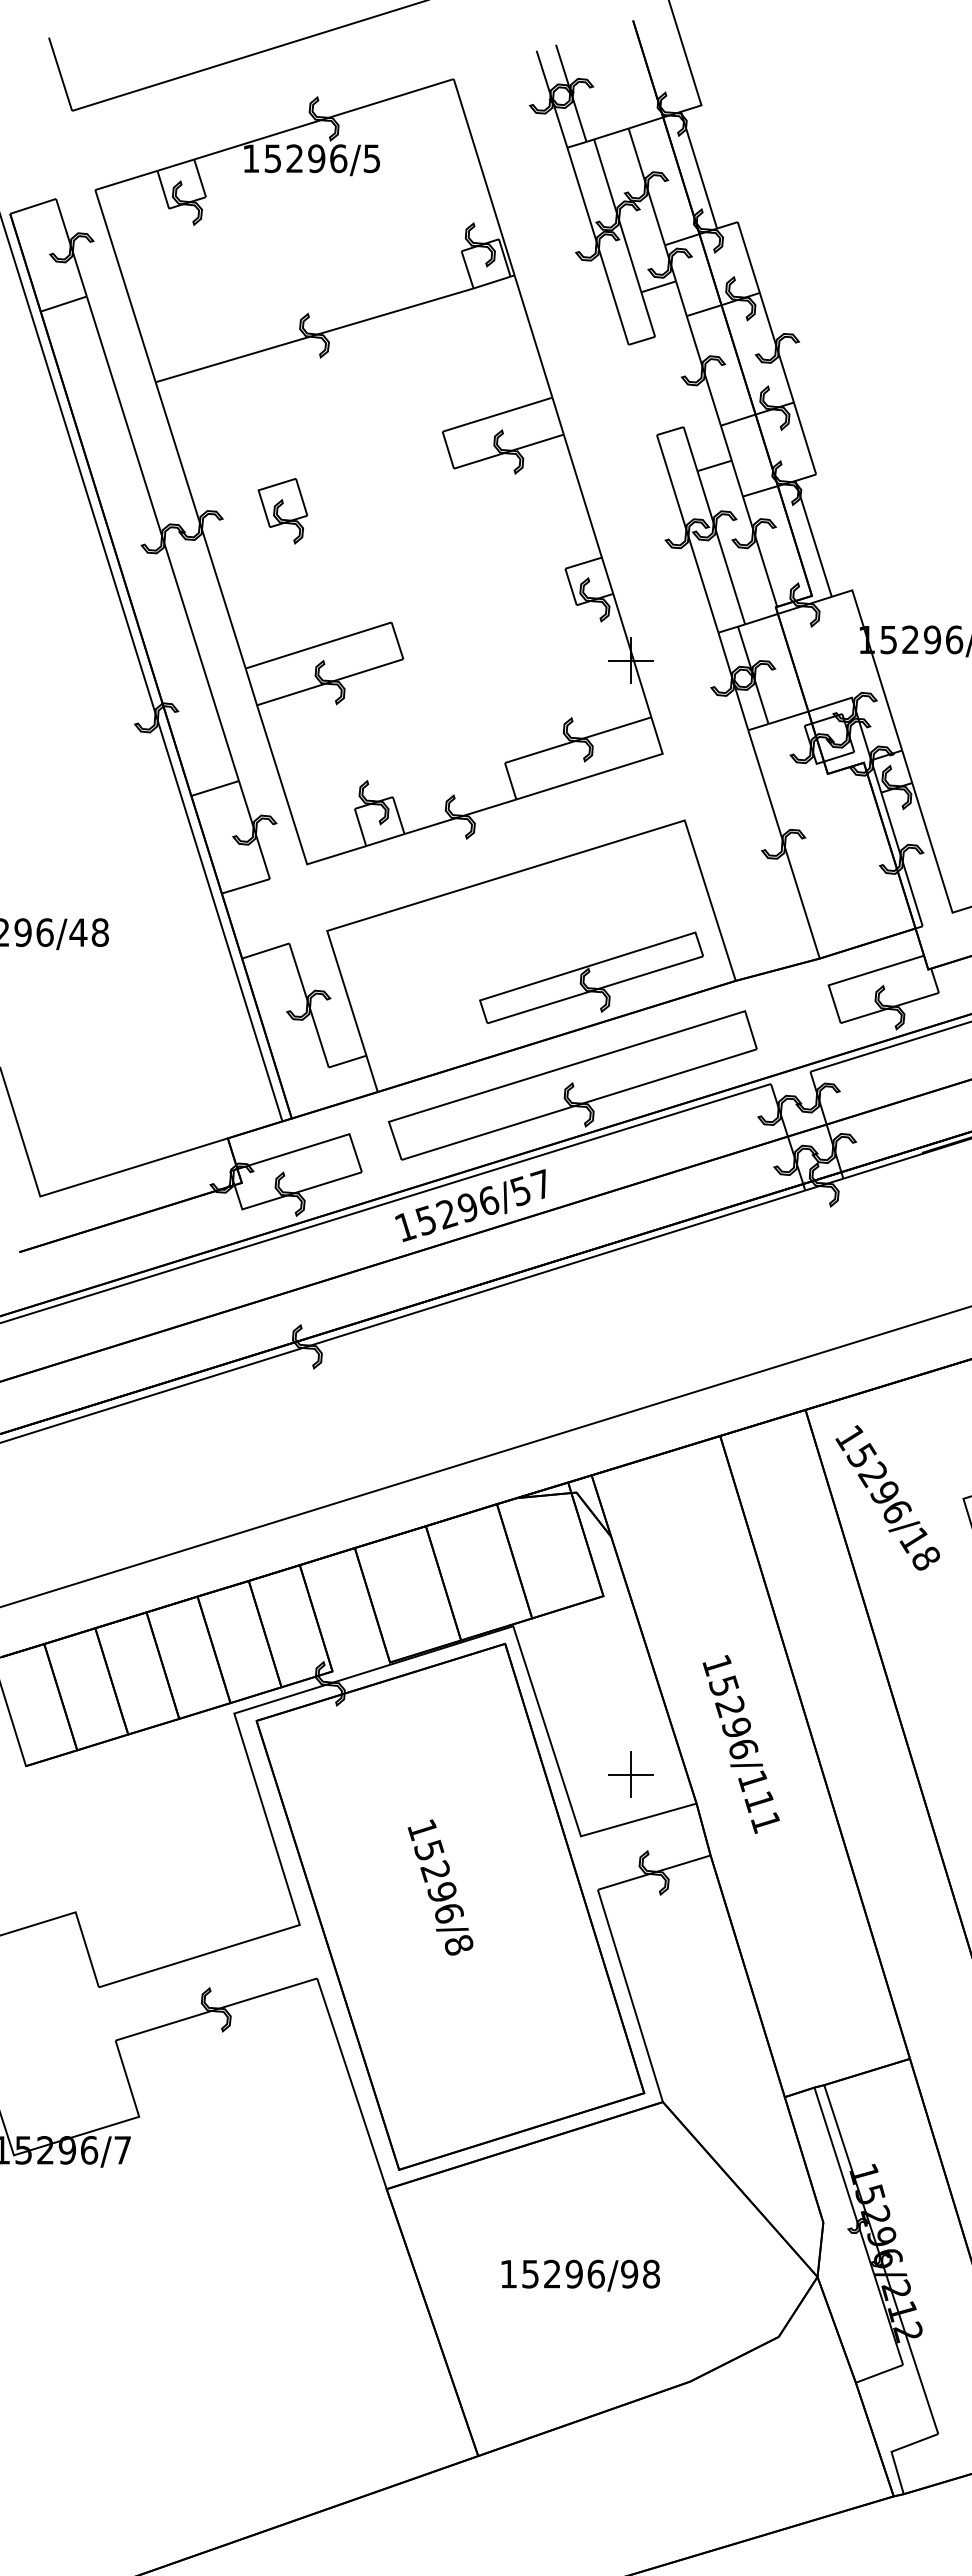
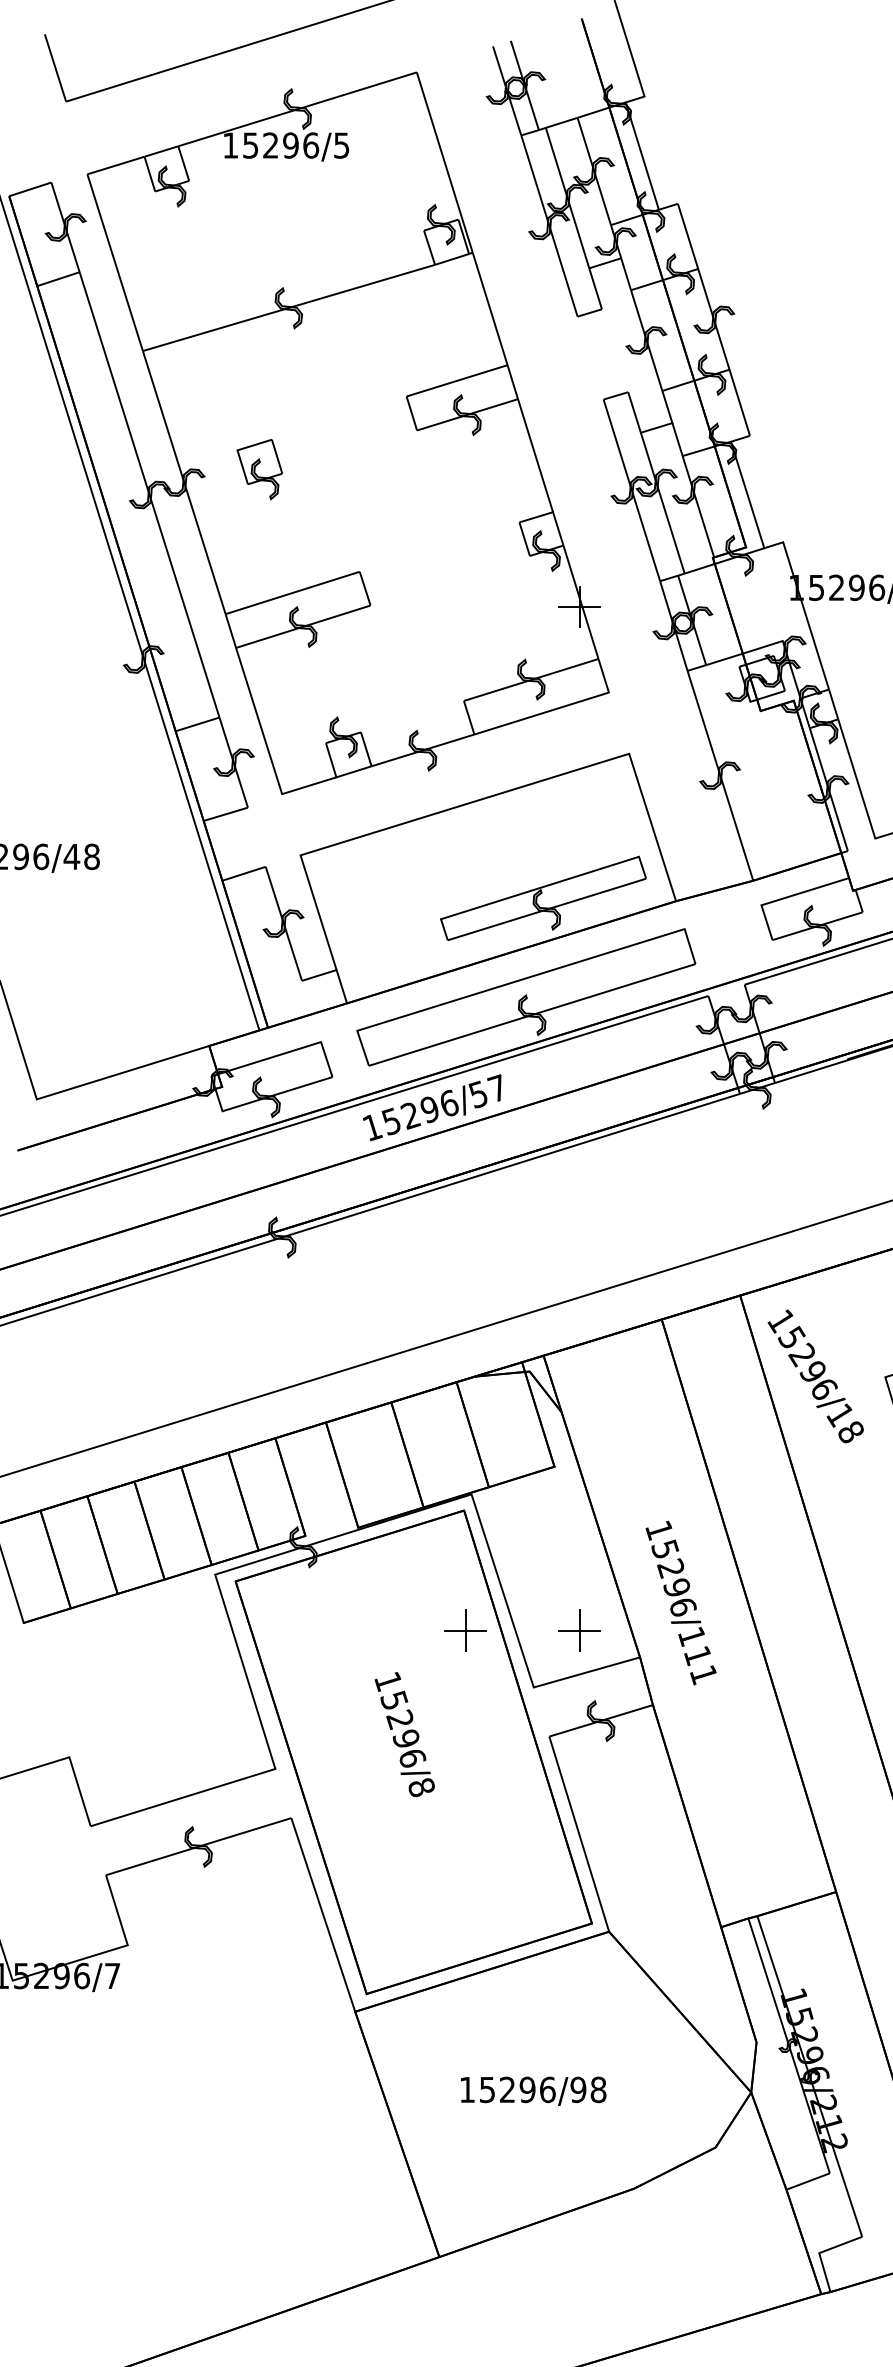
part: (506, 1774) -> (465, 1630), added

